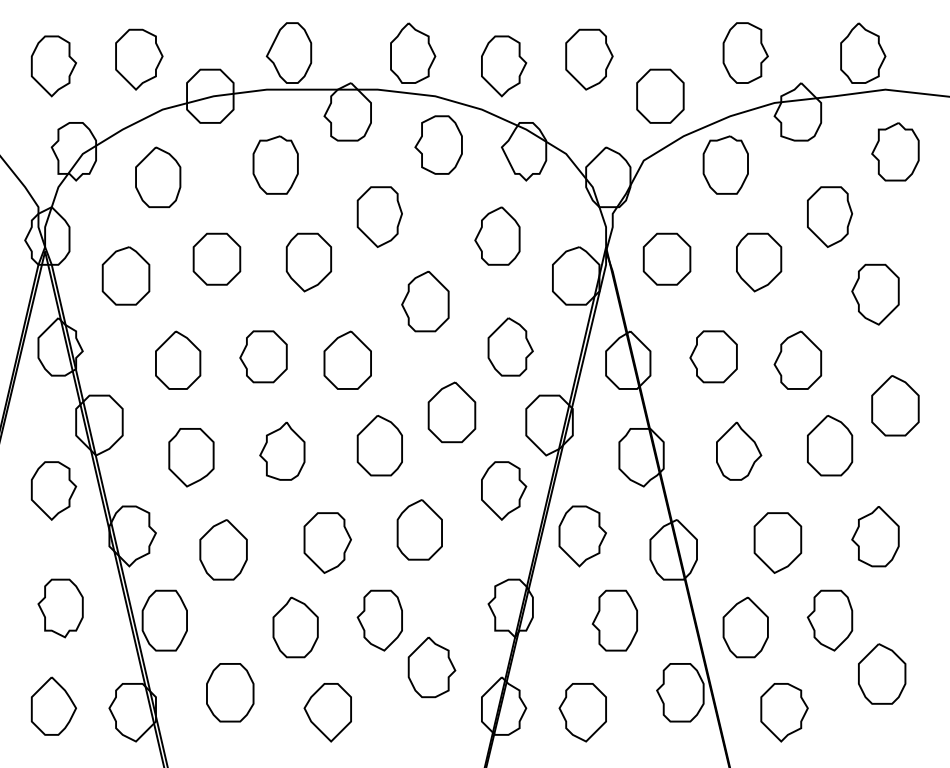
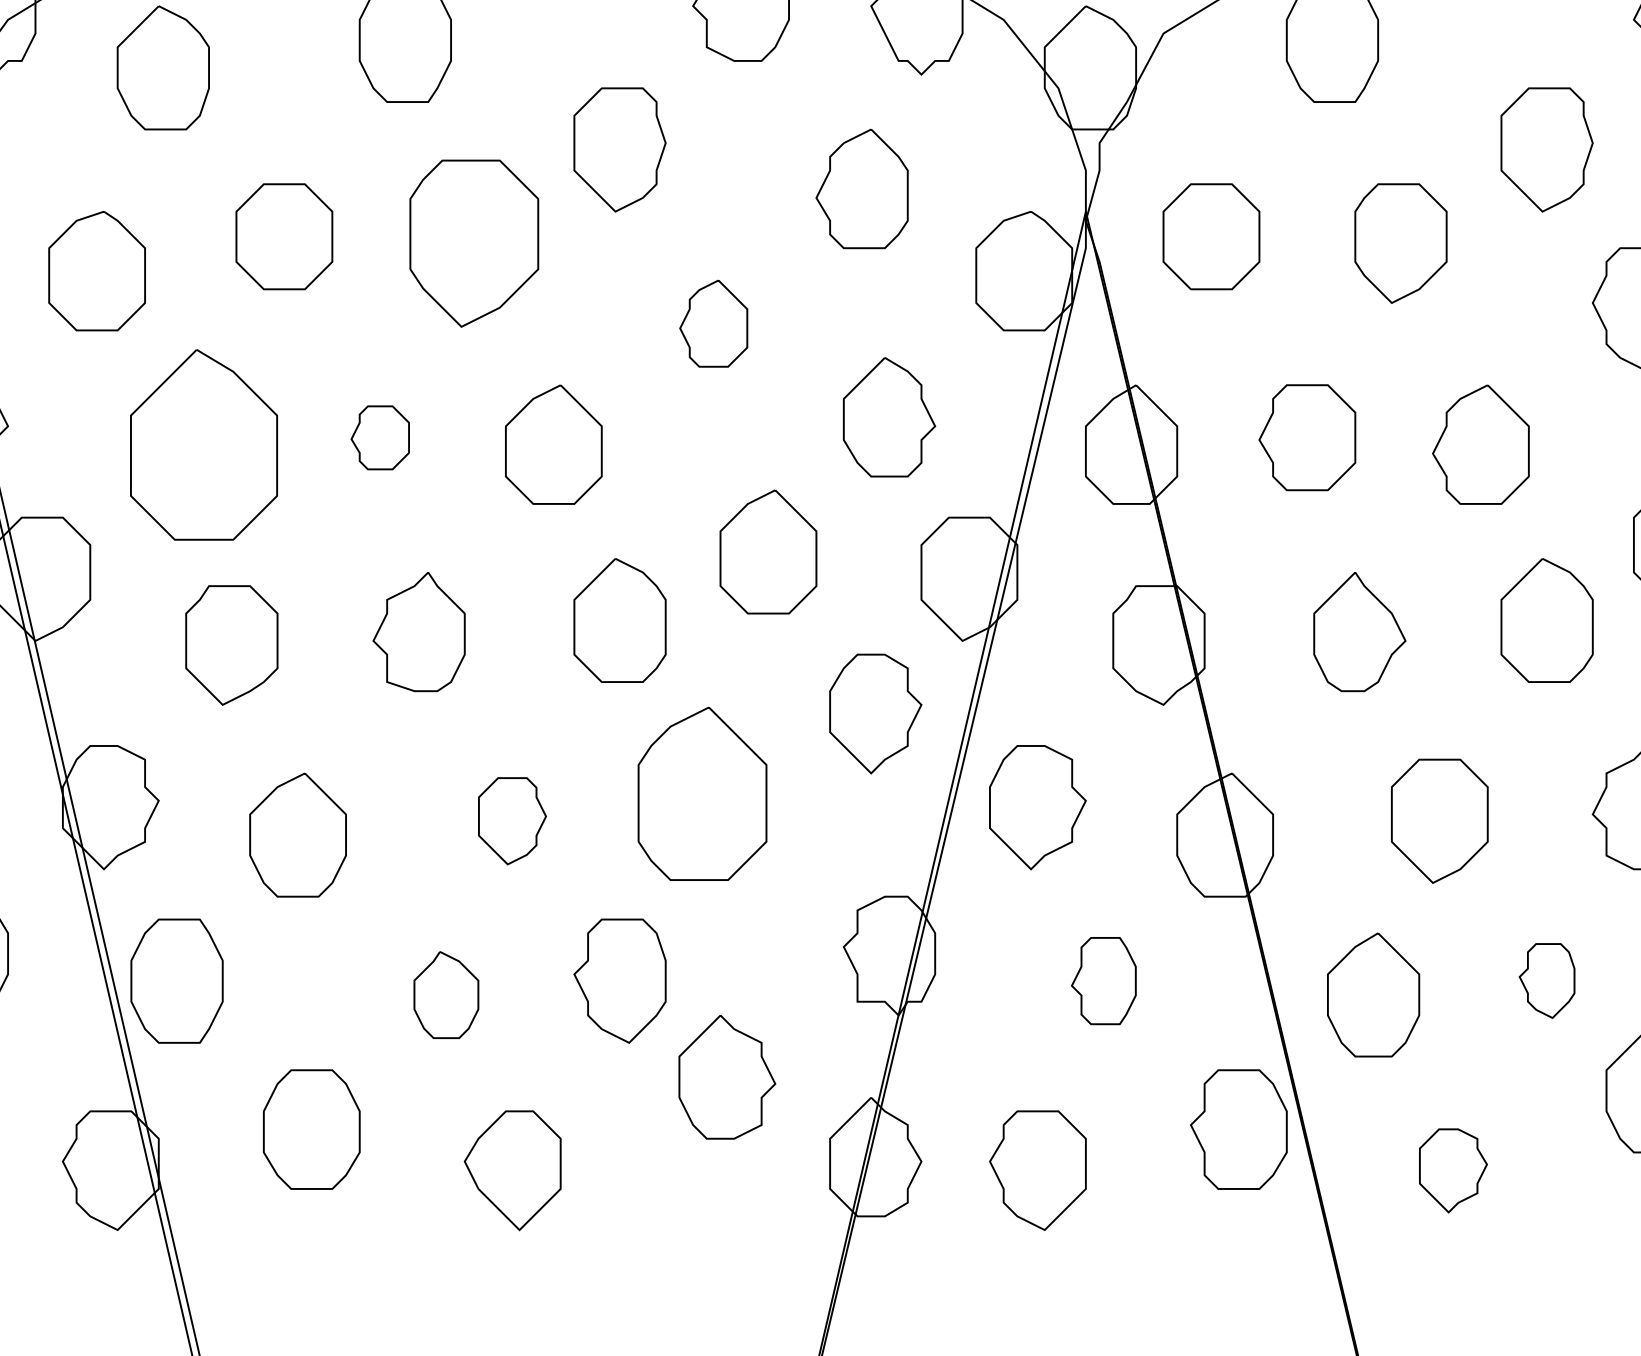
part: (308, 262) -> (472, 243), size x1.4
part: (425, 301) -> (713, 323), size x0.7
part: (263, 356) -> (380, 437), size x0.6
part: (178, 359) -> (205, 443), size x1.6
part: (419, 529) -> (701, 793), size x1.4
part: (327, 542) -> (512, 820), size x0.7
part: (614, 620) -> (1103, 980), size x0.7
part: (829, 620) -> (1546, 980), size x0.6
part: (295, 627) -> (446, 995), size x0.7
part: (784, 712) -> (1453, 1170), size x0.7

